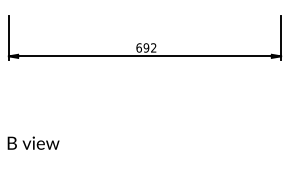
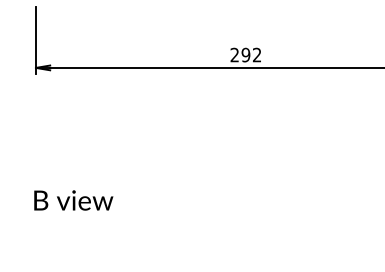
text: (138, 47) -> (233, 54), 692 -> 292

